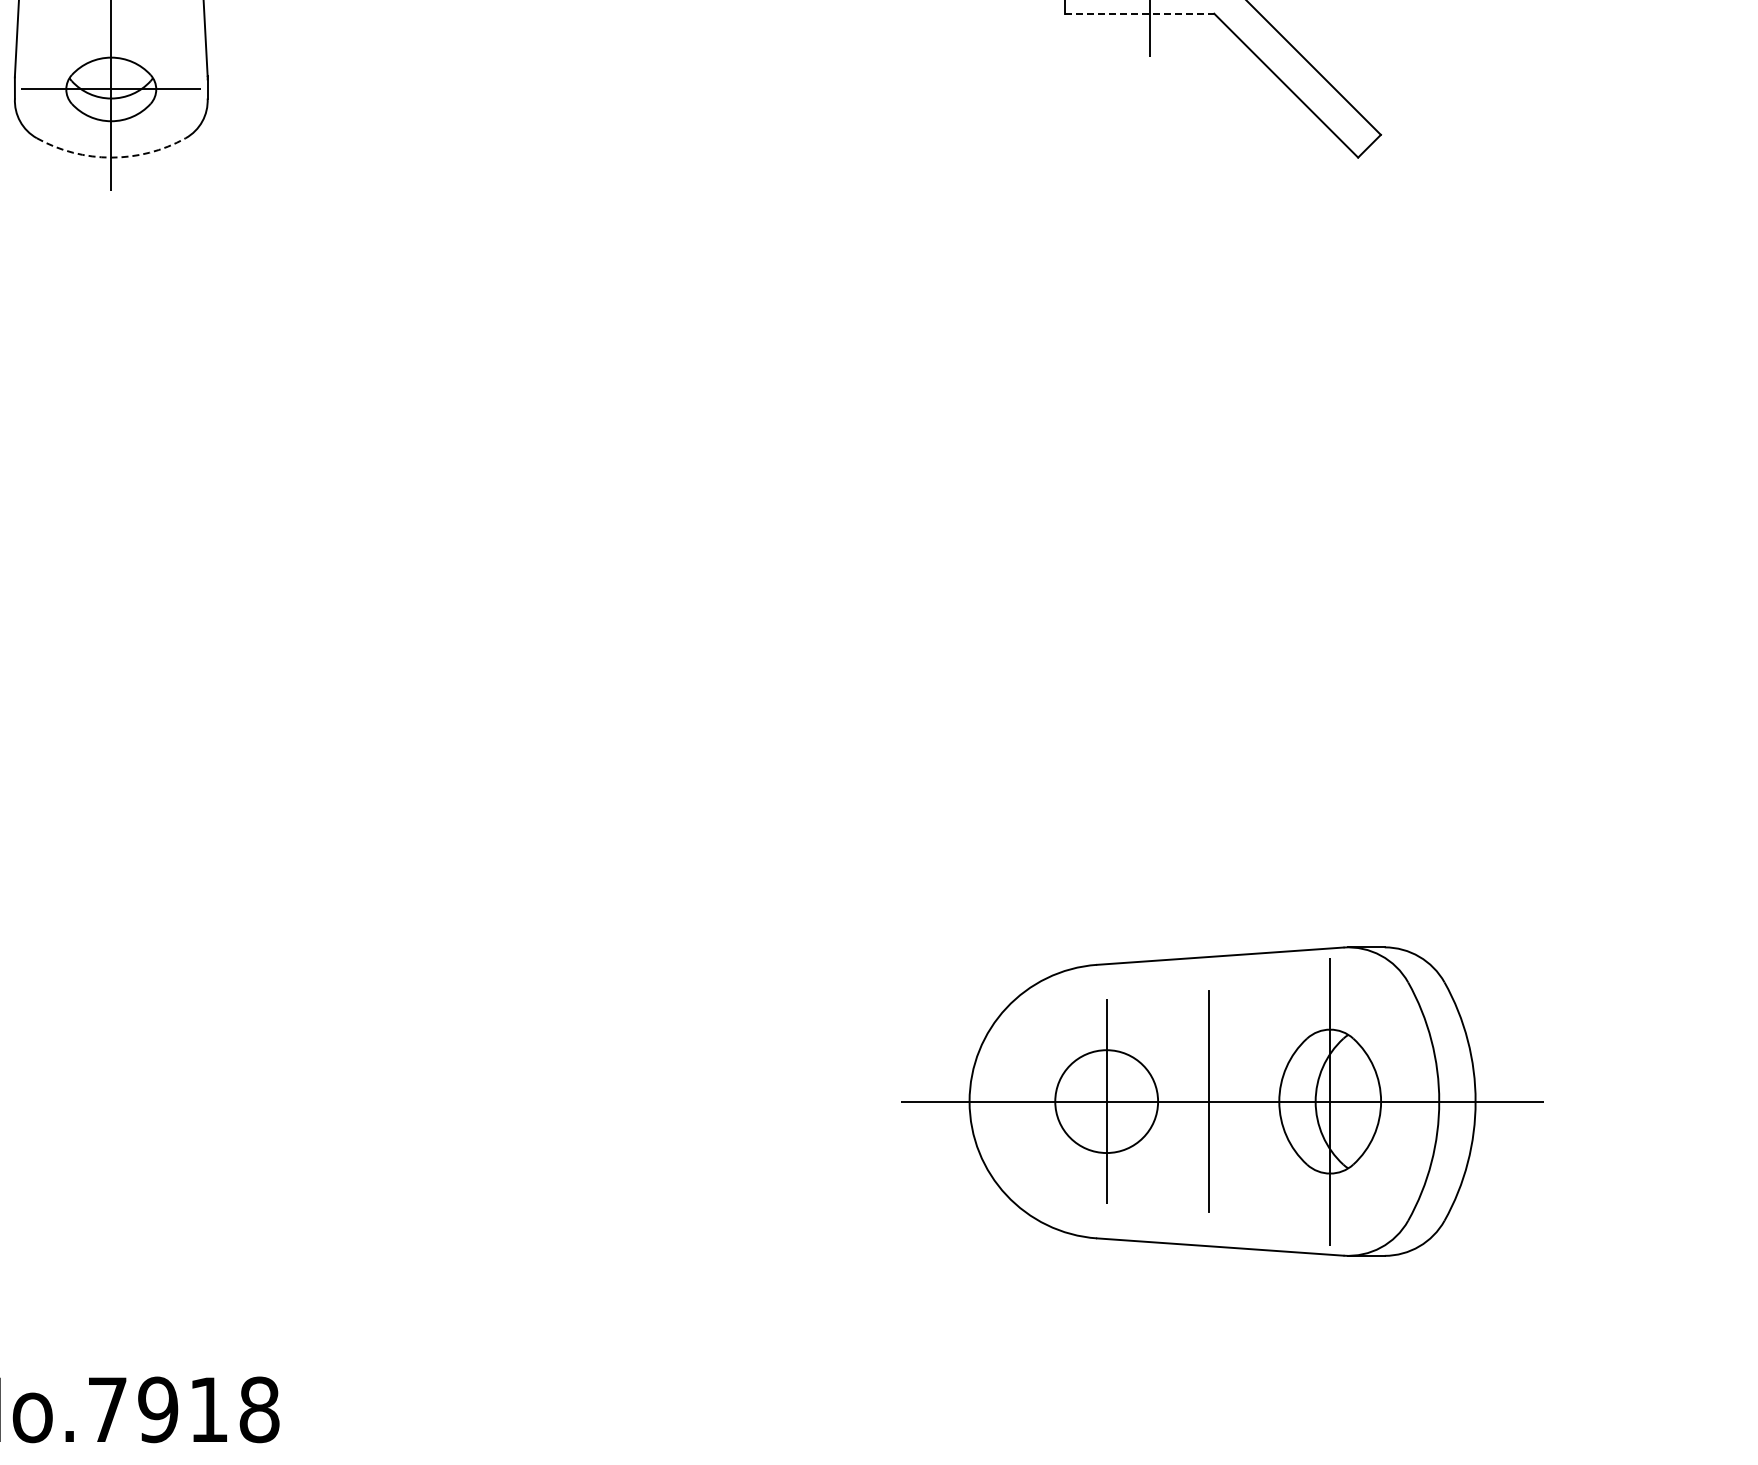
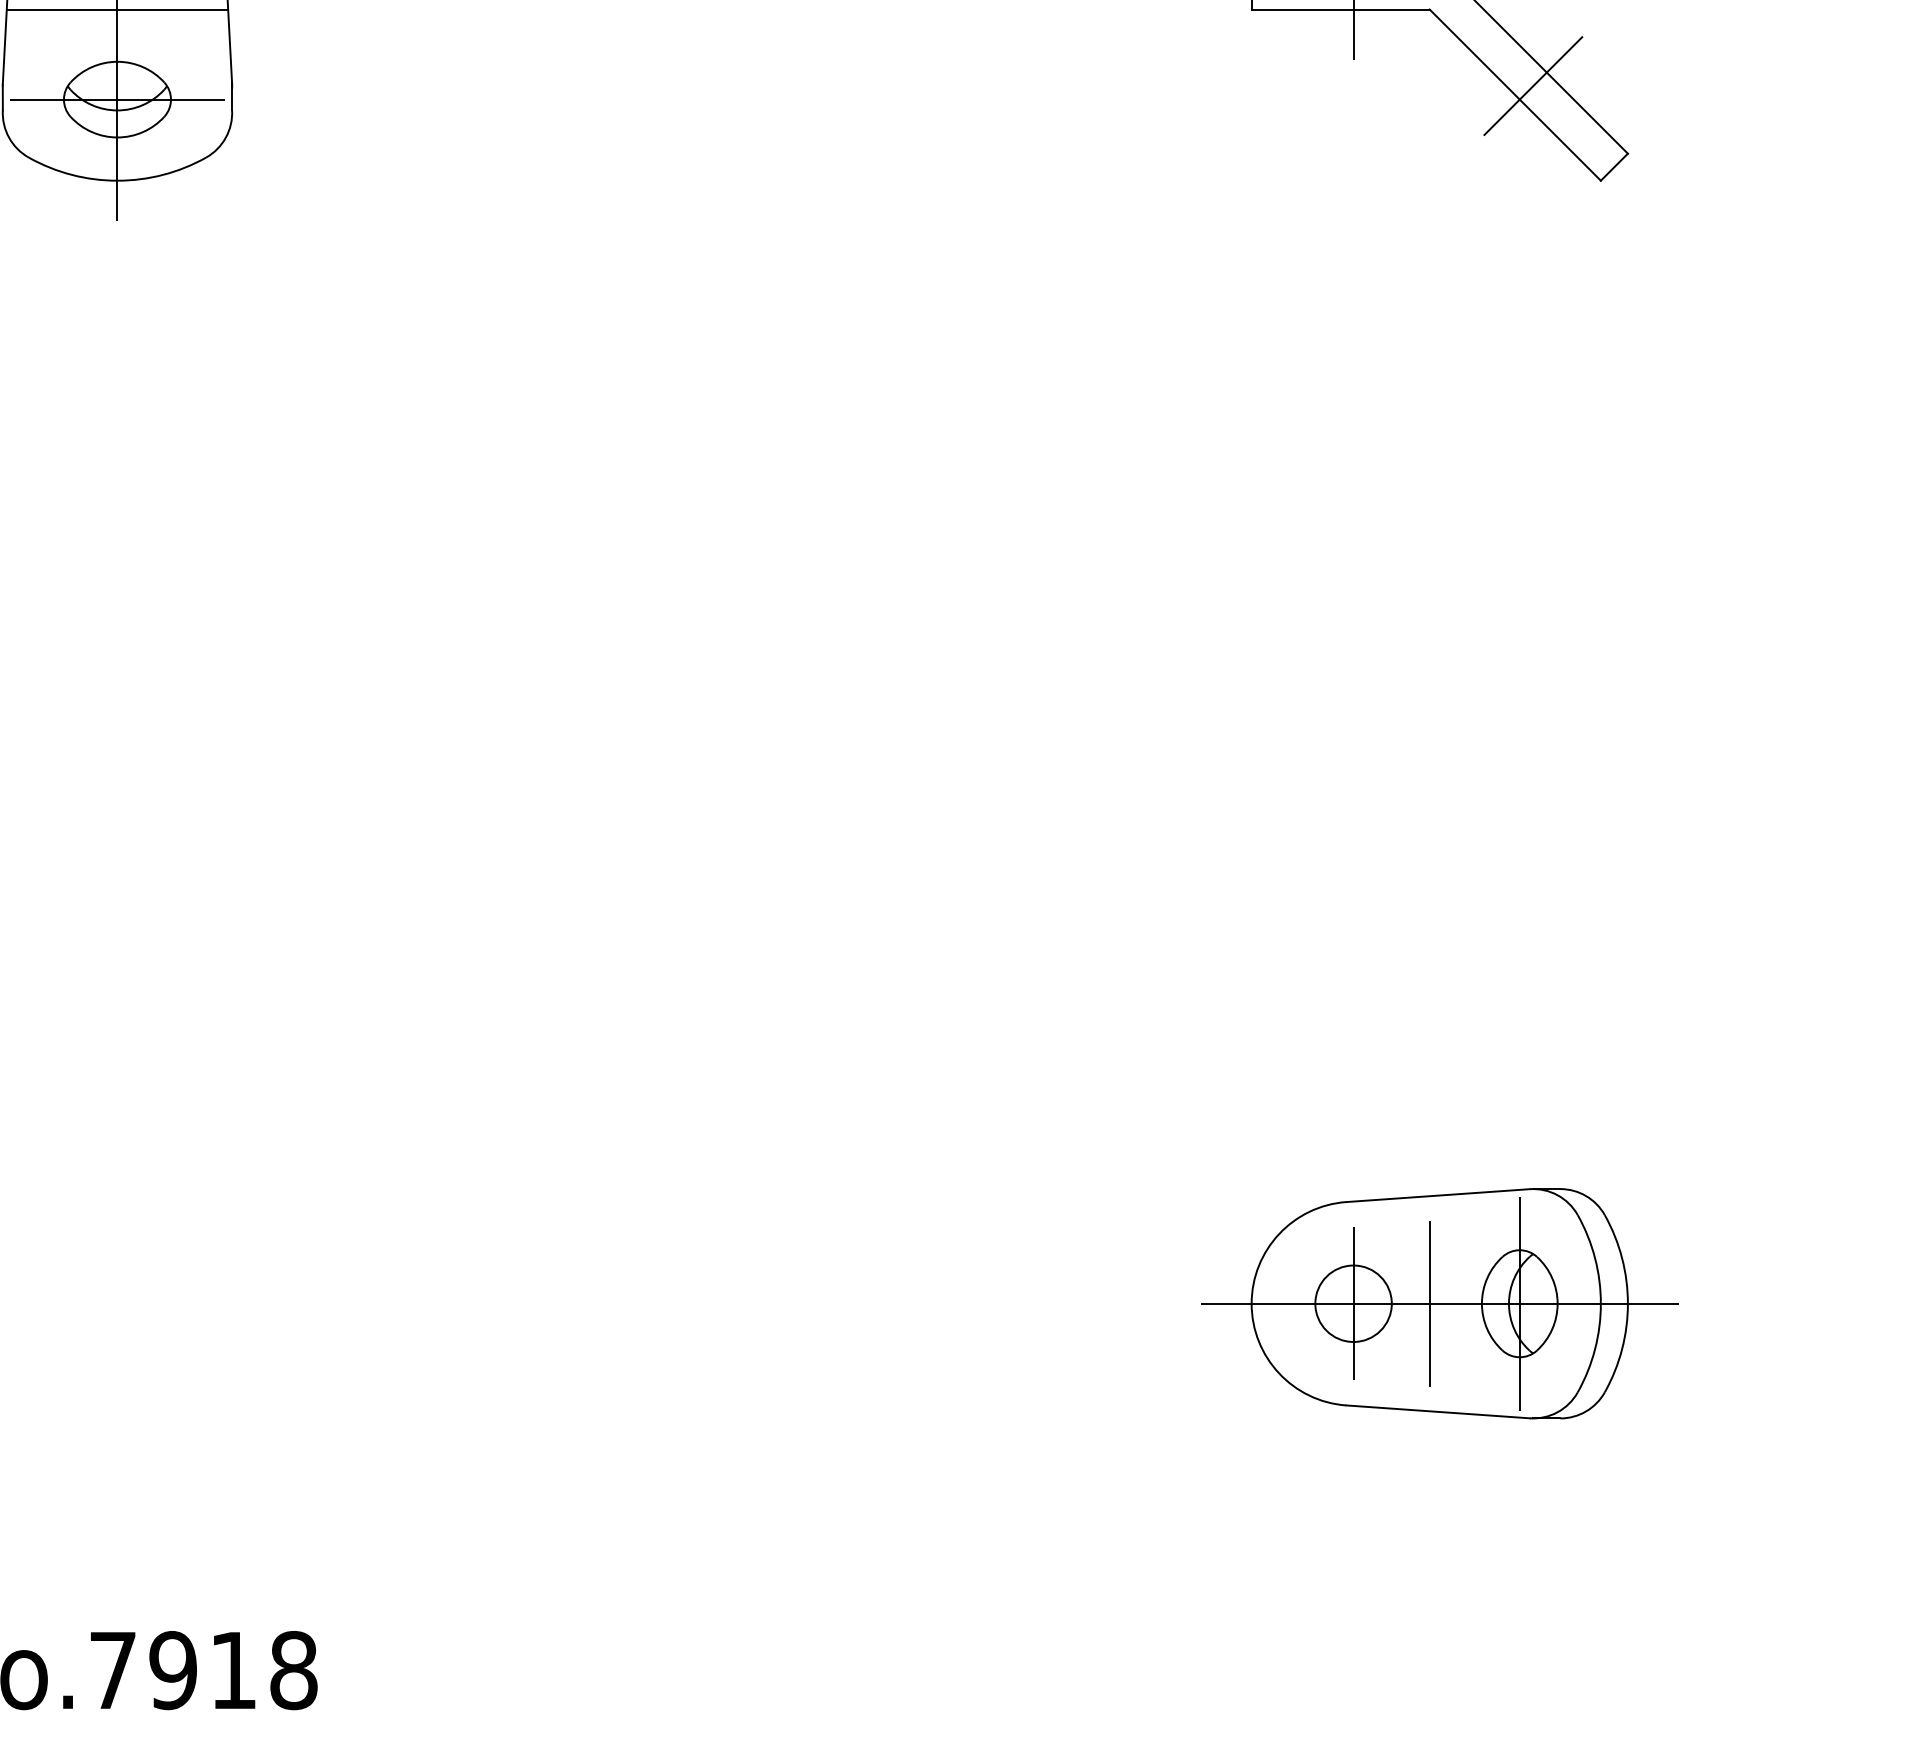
line: (111, 13) -> (117, 9), added
line: (1139, 13) -> (1340, 9), dashed -> solid
line: (1301, 77) -> (1533, 85), added
arc: (111, 157) -> (117, 180), dashed -> solid
part: (1222, 1101) -> (1439, 1303), size x0.62

